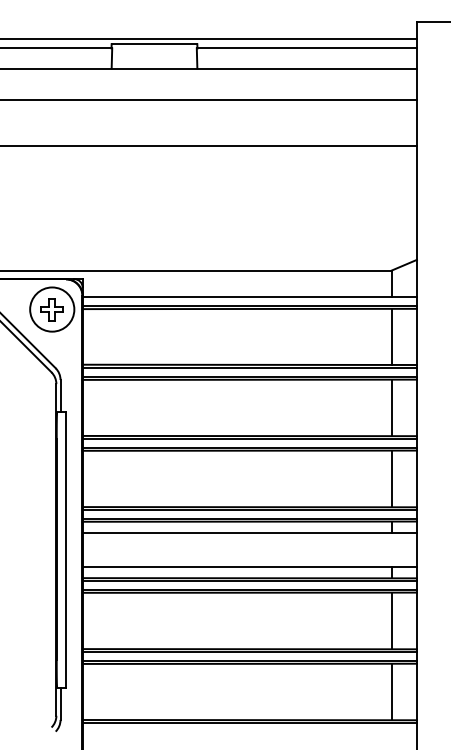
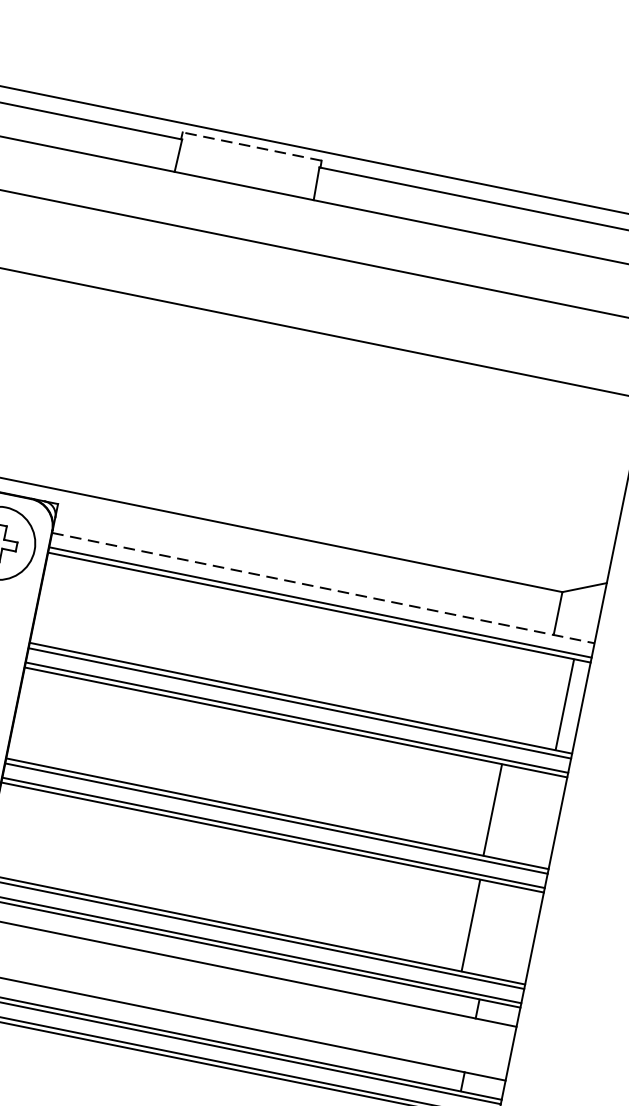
line: (154, 44) -> (252, 147), solid -> dashed
line: (250, 296) -> (324, 587), solid -> dashed
line: (391, 336) -> (564, 703), moved
line: (391, 407) -> (492, 809), moved
line: (391, 478) -> (470, 924), moved

